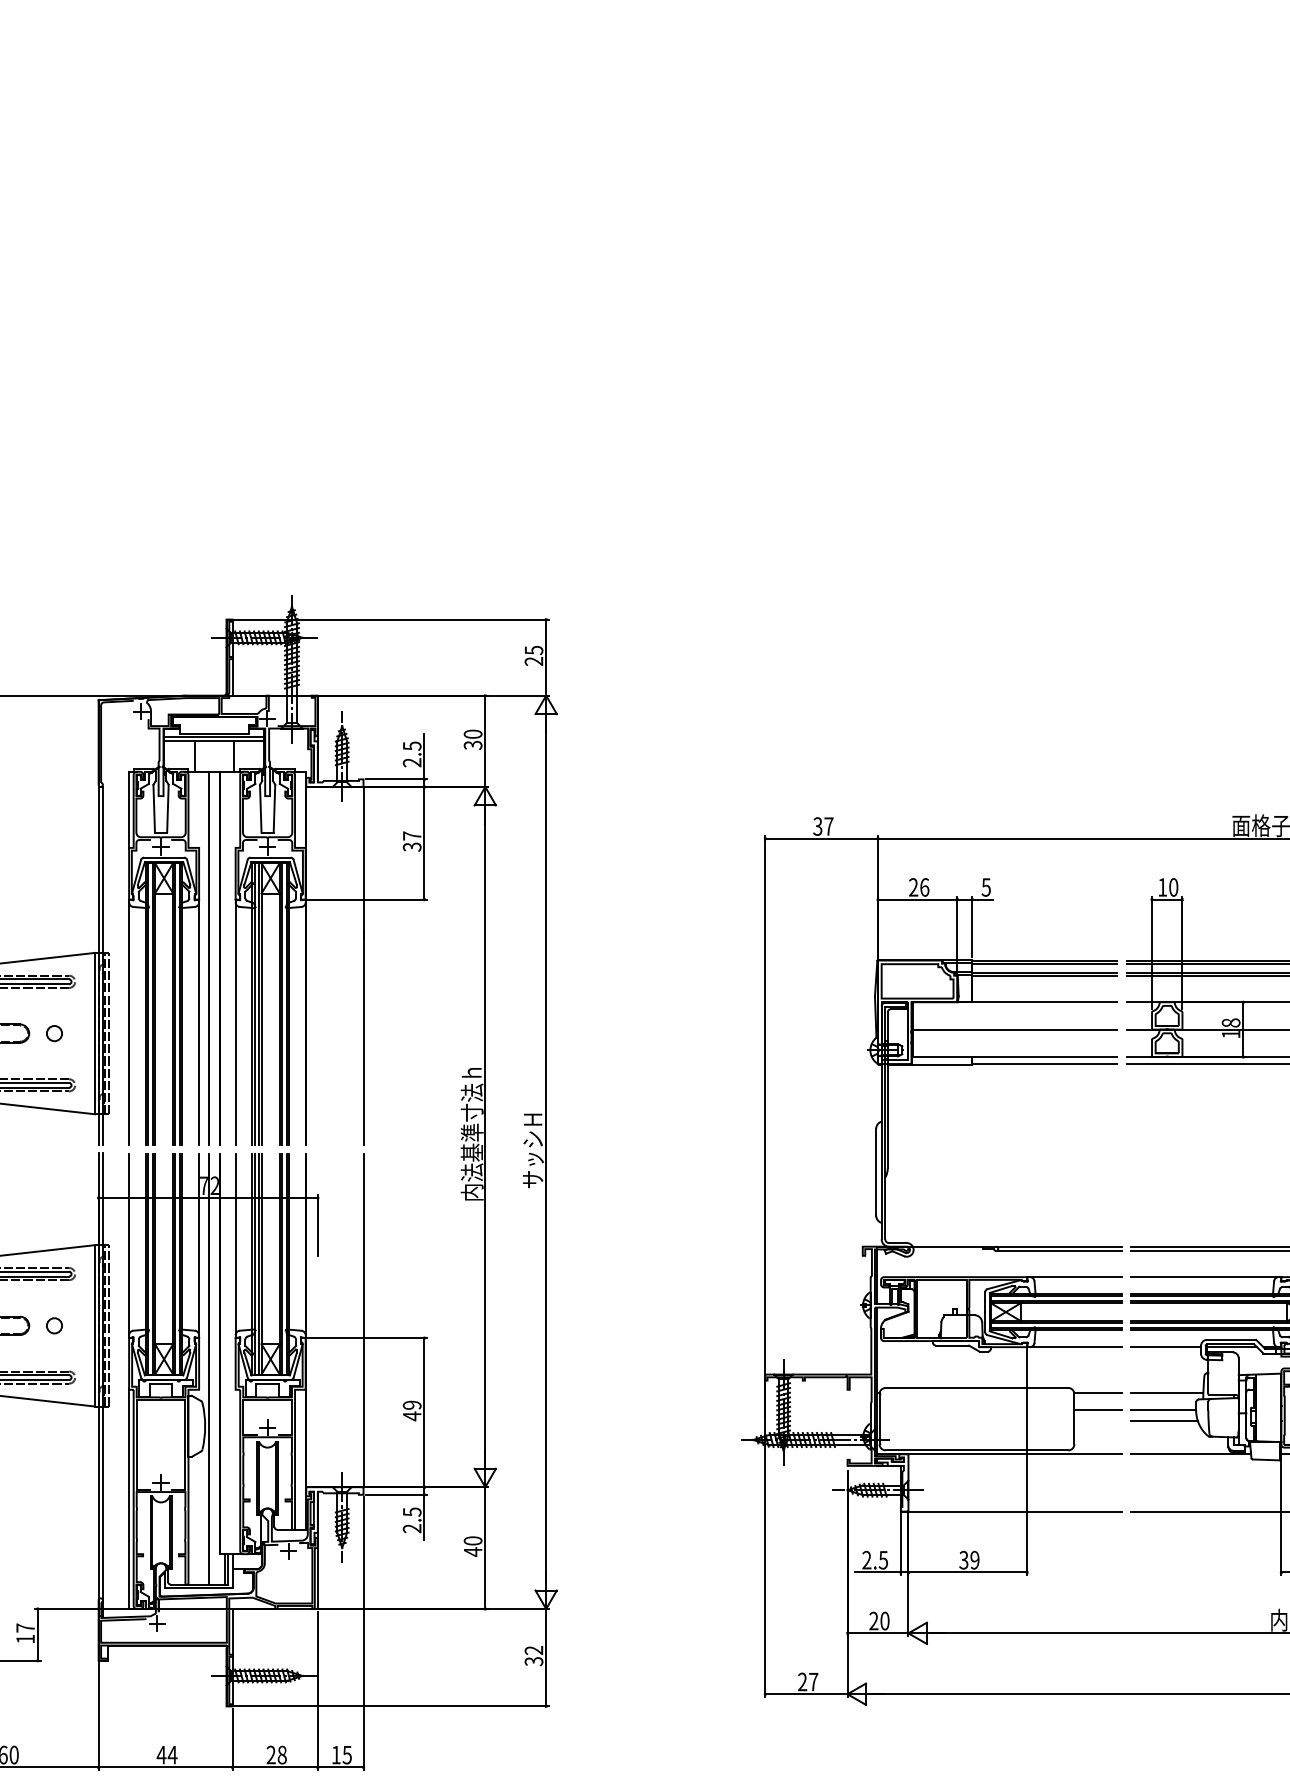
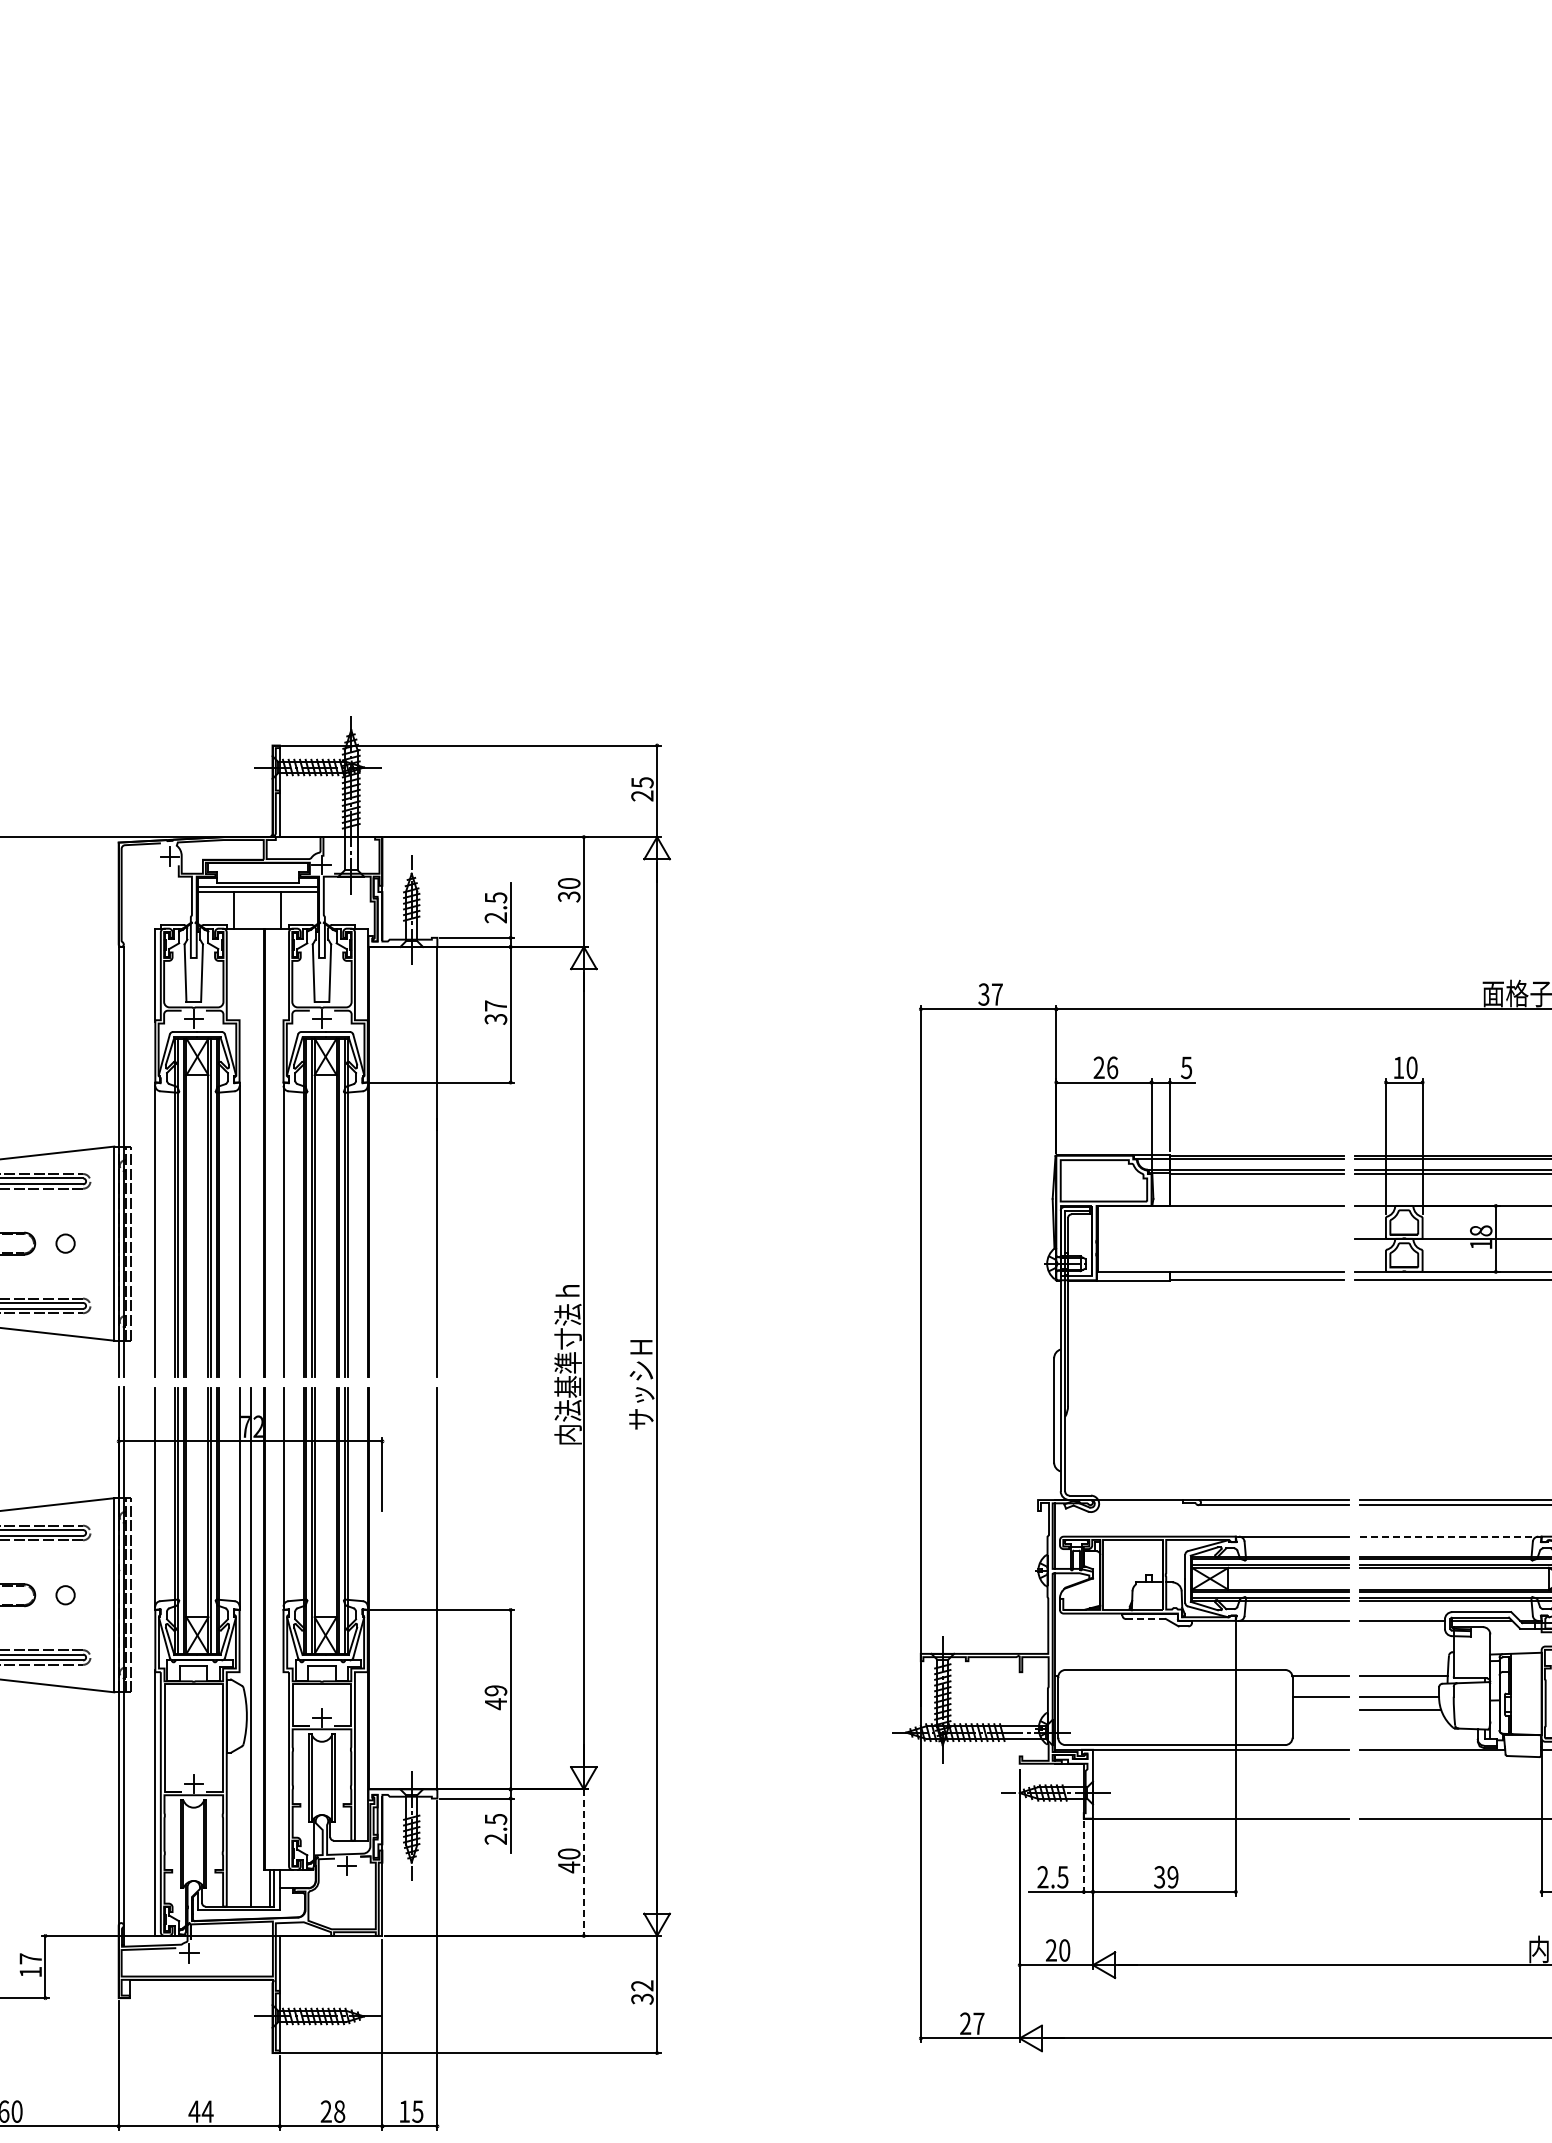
line: (208, 957) -> (250, 1152), removed
line: (1015, 1029) -> (1221, 1238), removed
line: (1204, 1277) -> (1449, 1536), solid -> dashed
line: (952, 1345) -> (1146, 1619), solid -> dashed
line: (900, 1544) -> (1083, 1858), solid -> dashed
line: (484, 1548) -> (583, 1863), solid -> dashed

